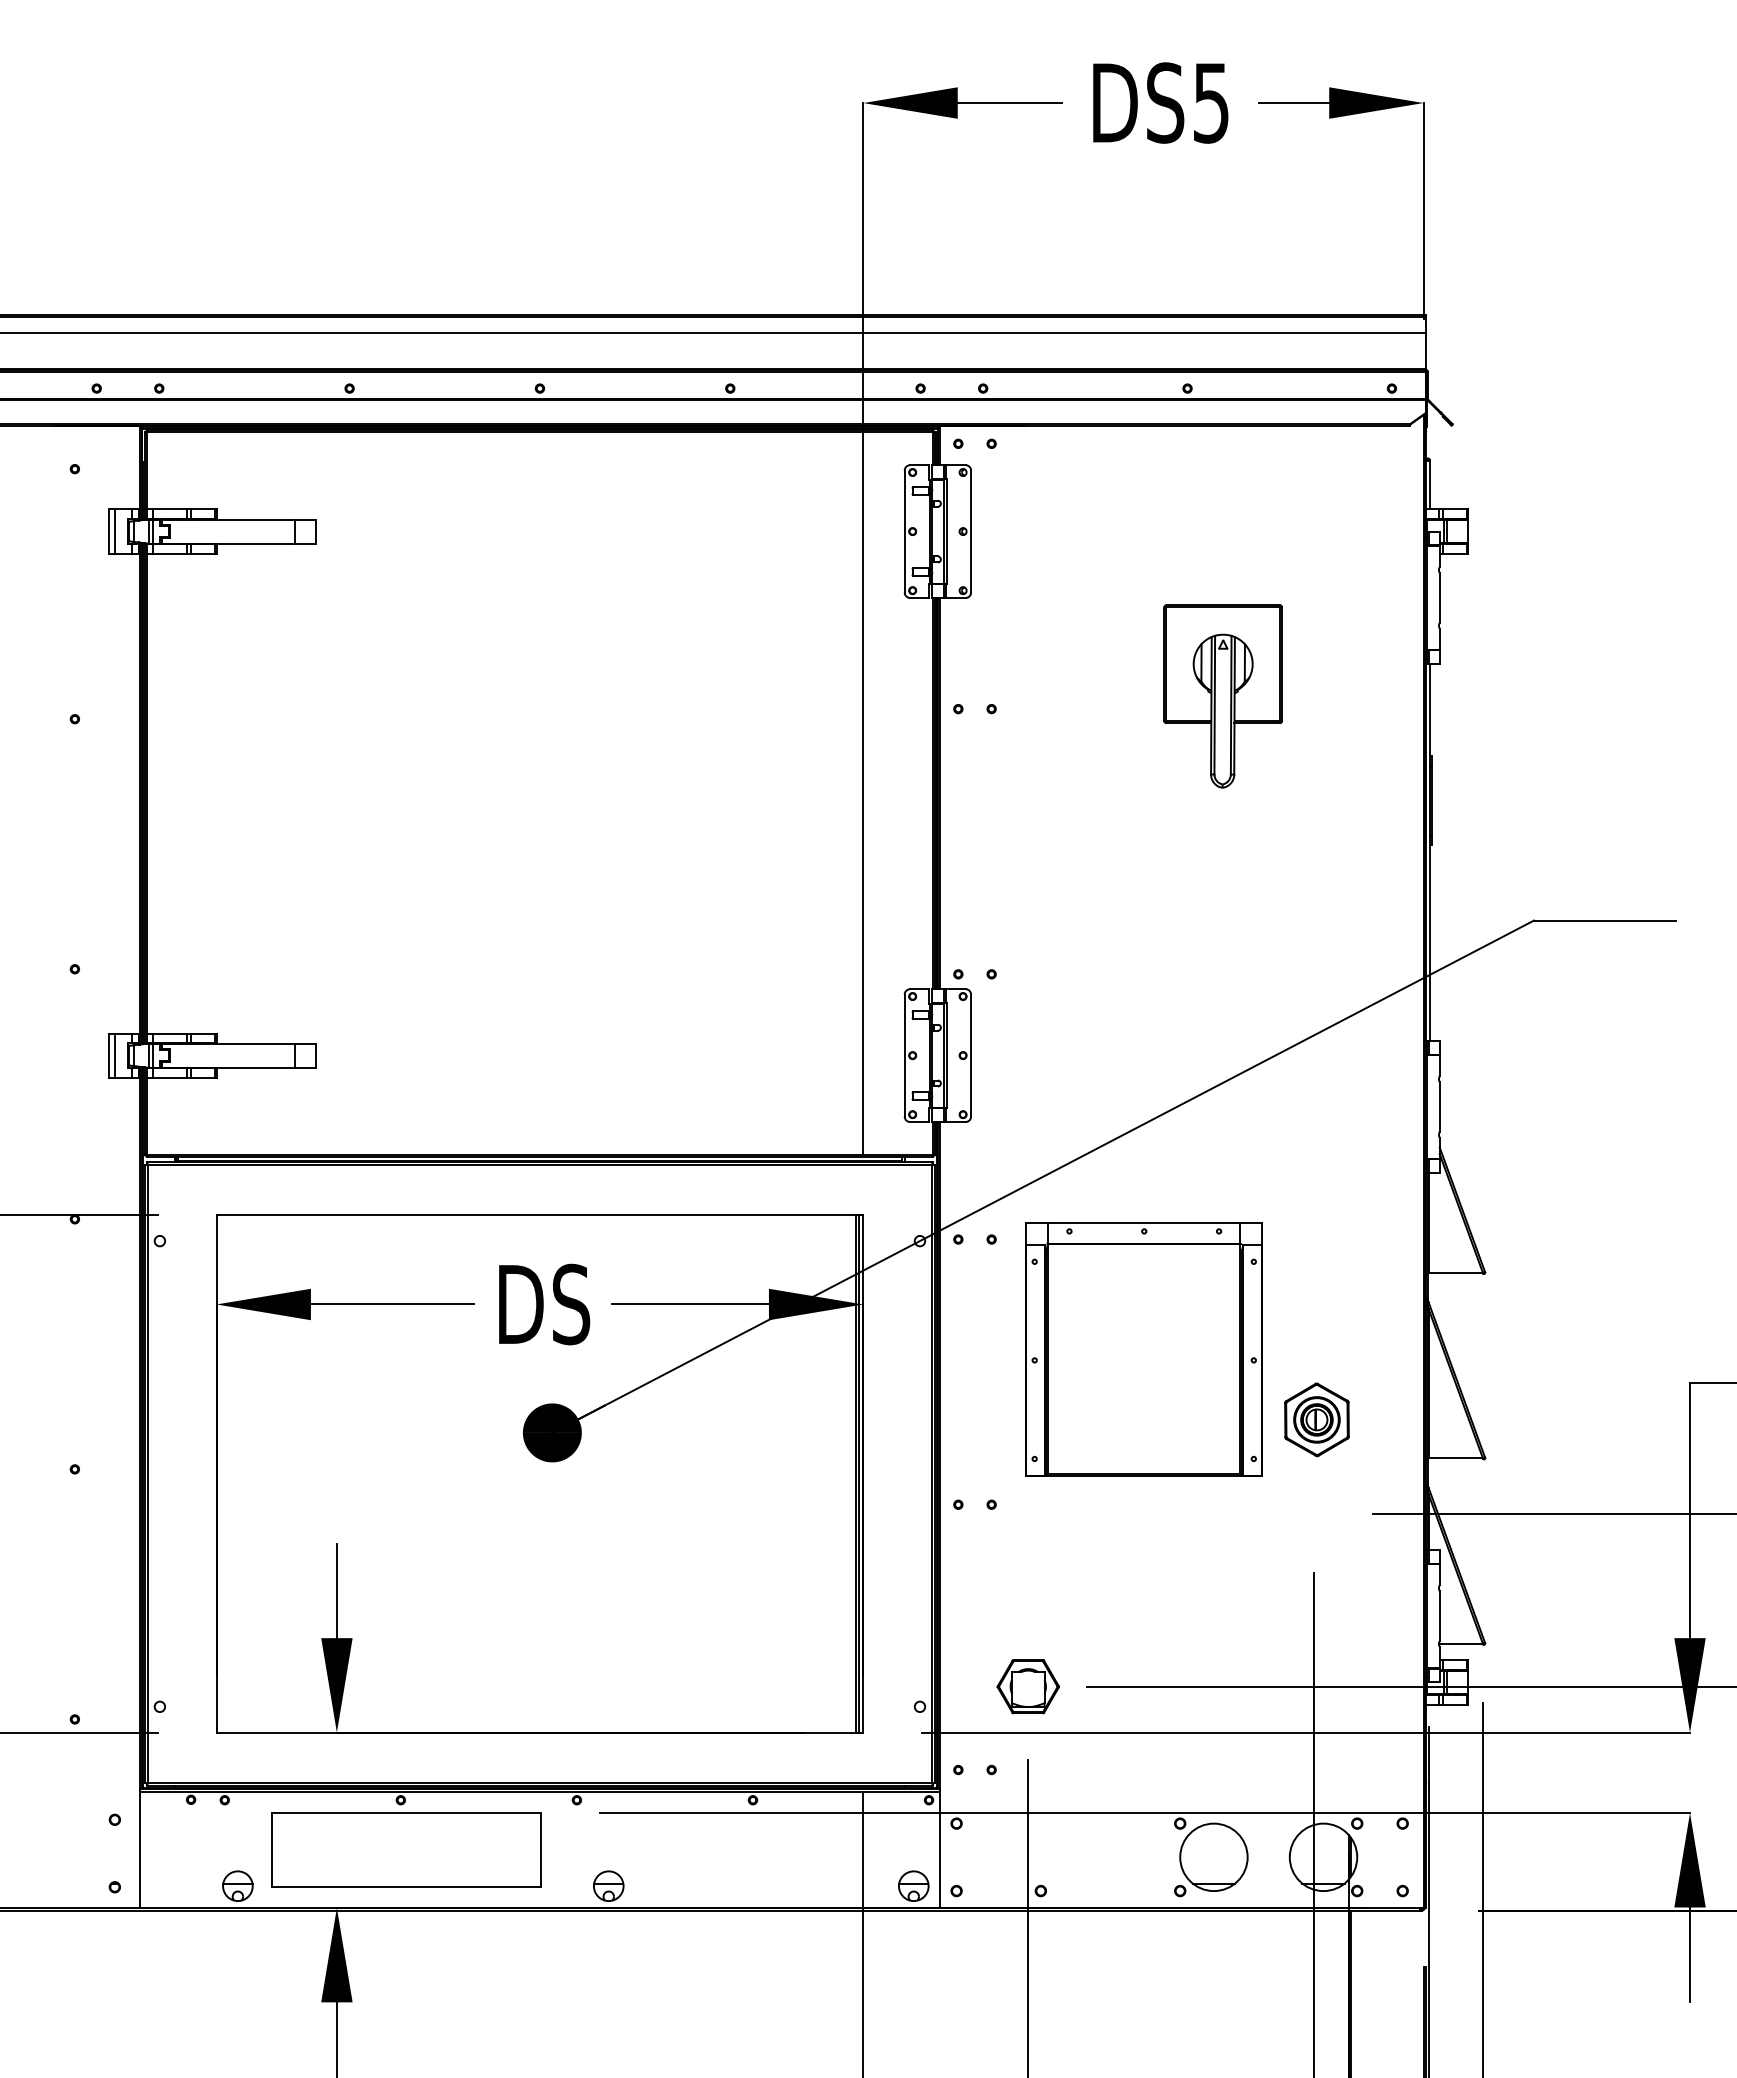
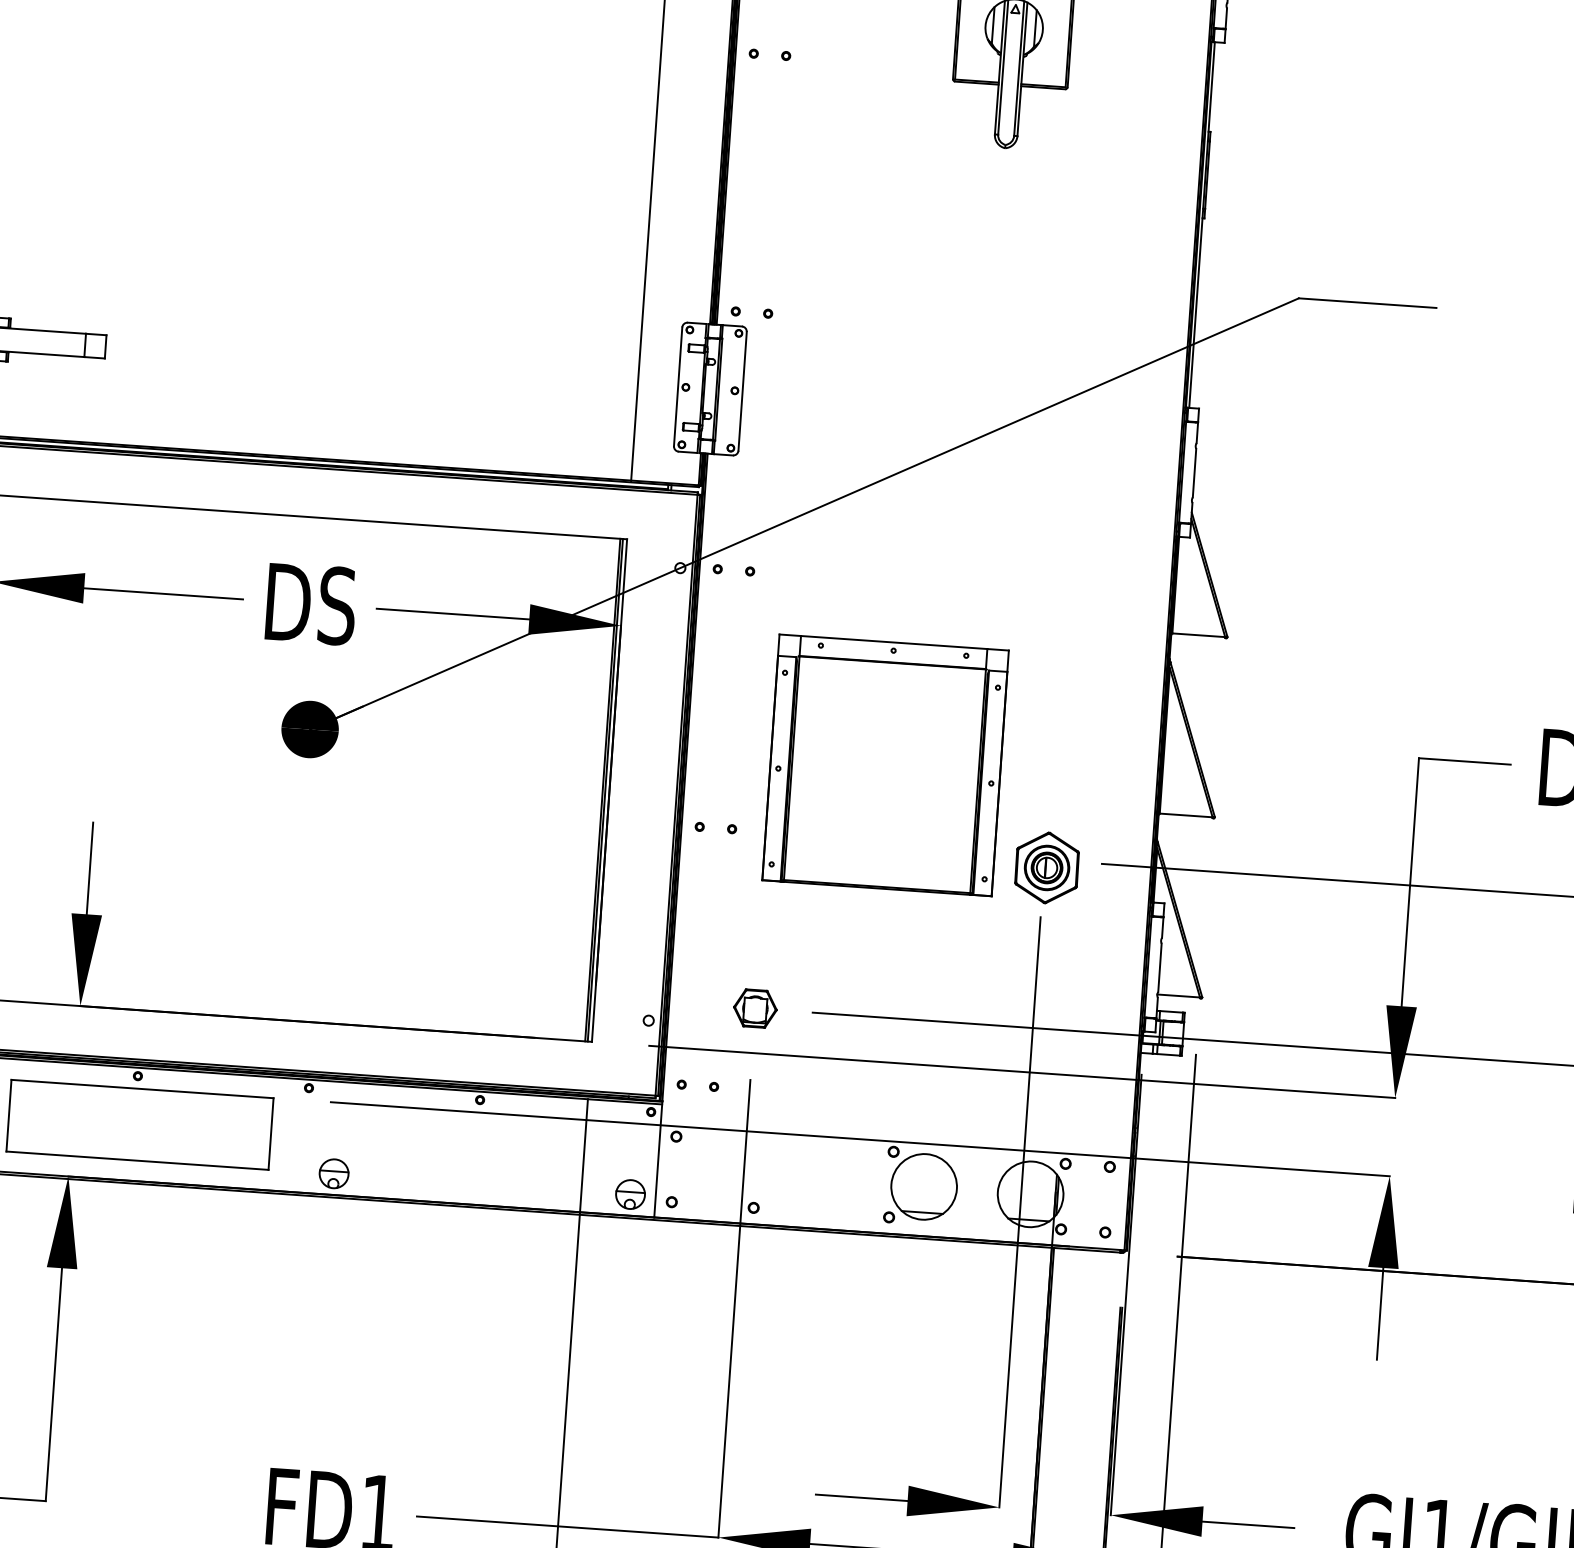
part: (1143, 1349) -> (884, 765), moved
part: (1316, 1419) -> (1046, 867), moved
part: (1028, 1686) -> (755, 1008), size x0.71

